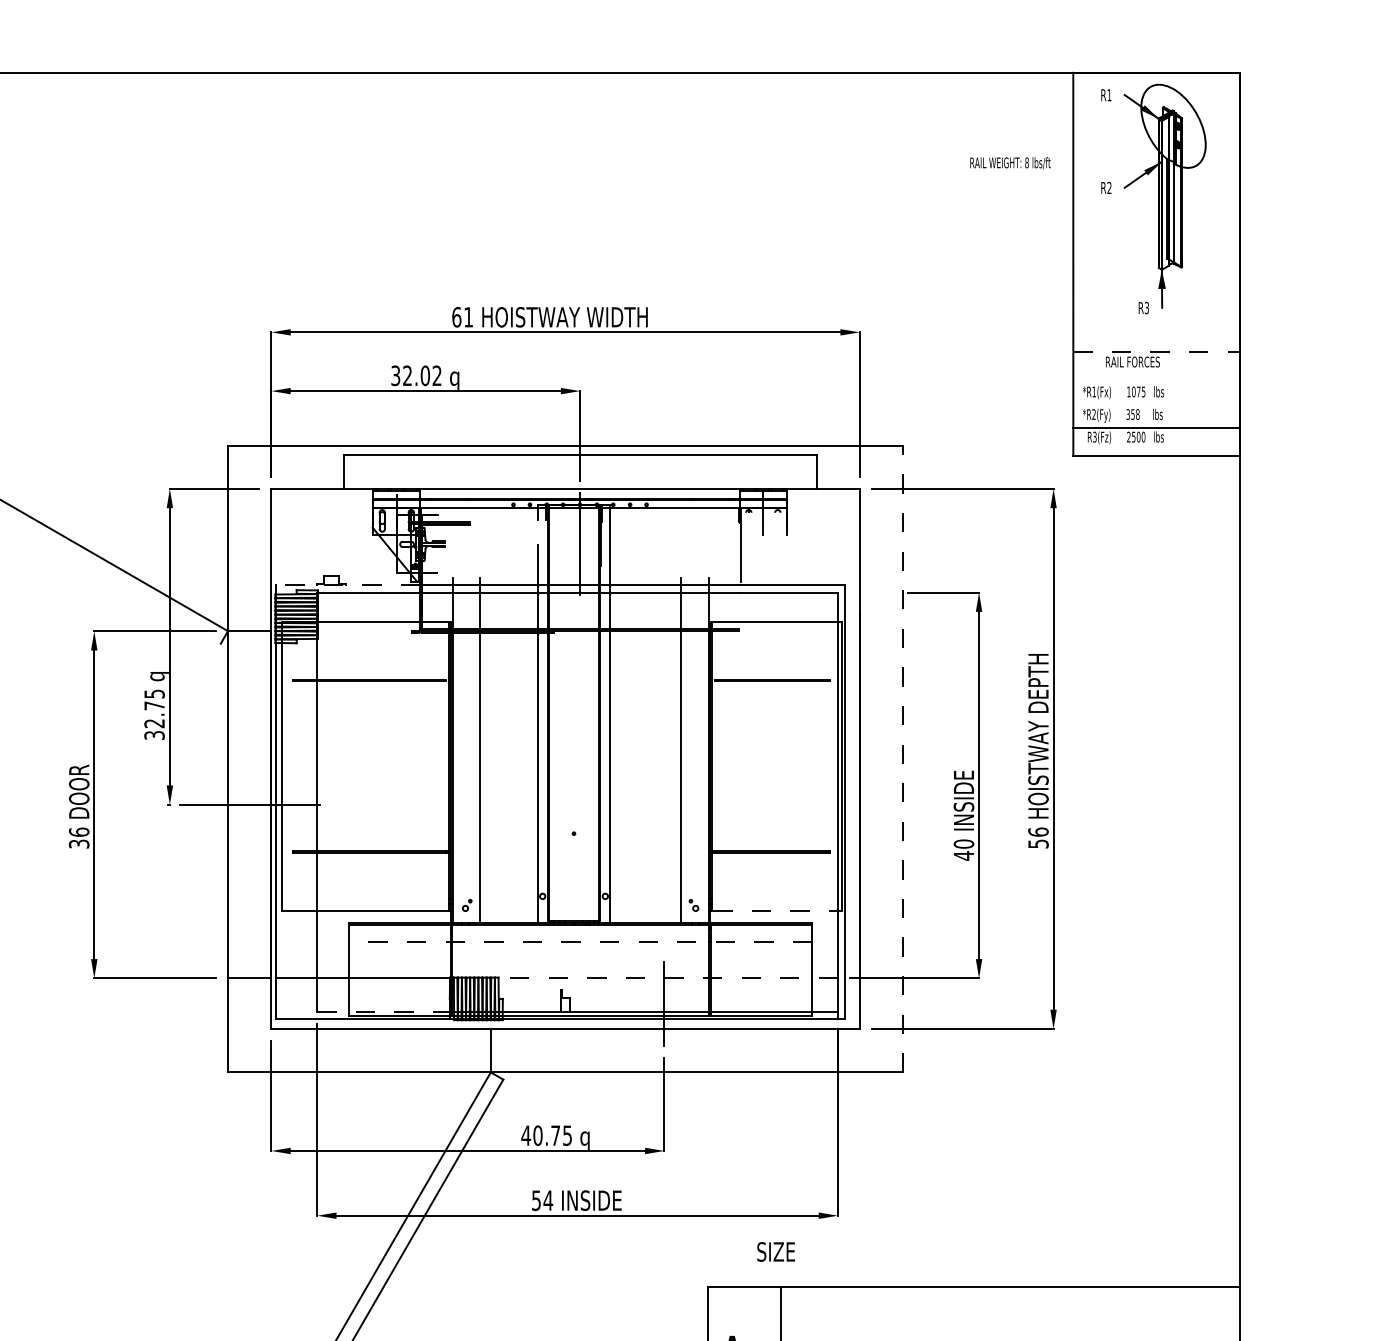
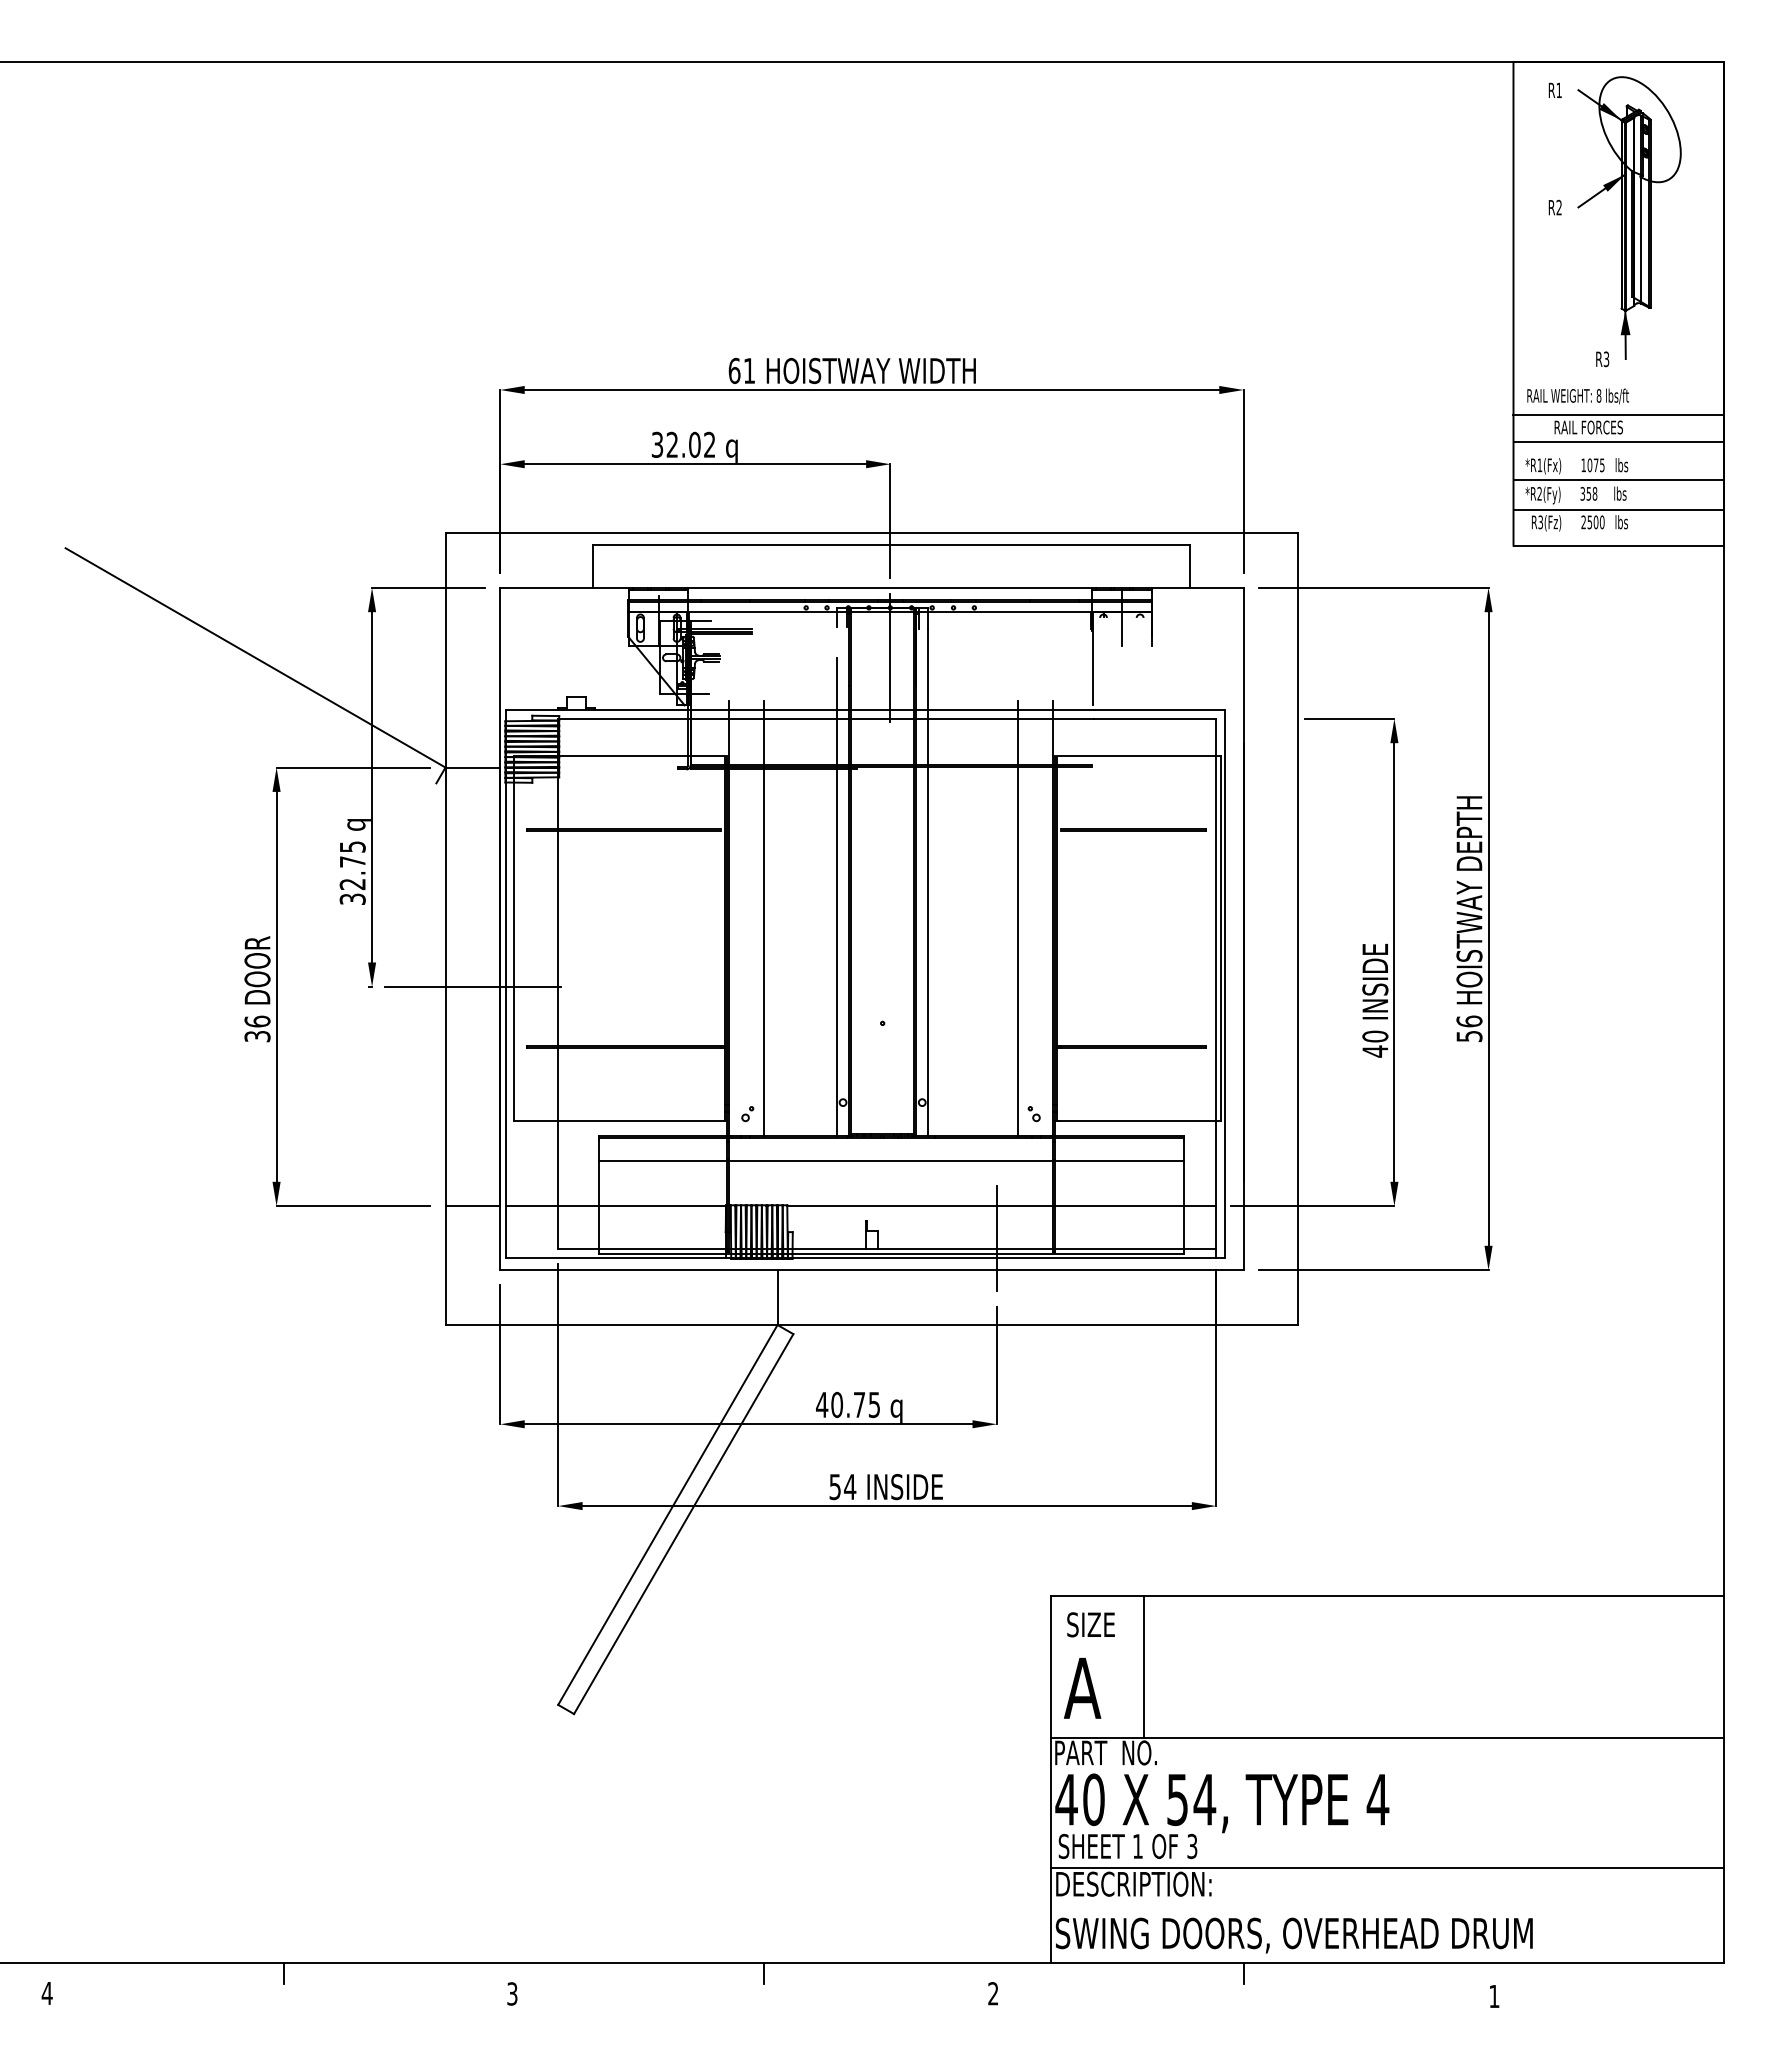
text: (1010, 163) -> (1577, 396), moved
line: (1157, 352) -> (1619, 415), dashed -> solid
line: (1156, 373) -> (1618, 441), added
line: (1156, 403) -> (1618, 480), added
line: (348, 585) -> (597, 709), dashed -> solid
line: (903, 758) -> (1298, 928), dashed -> solid
line: (778, 911) -> (1140, 1121), dashed -> solid
line: (580, 942) -> (890, 1160), dashed -> solid
line: (668, 978) -> (1001, 1206), dashed -> solid
line: (383, 1011) -> (642, 1248), dashed -> solid
text: (775, 1251) -> (1090, 1624), moved

